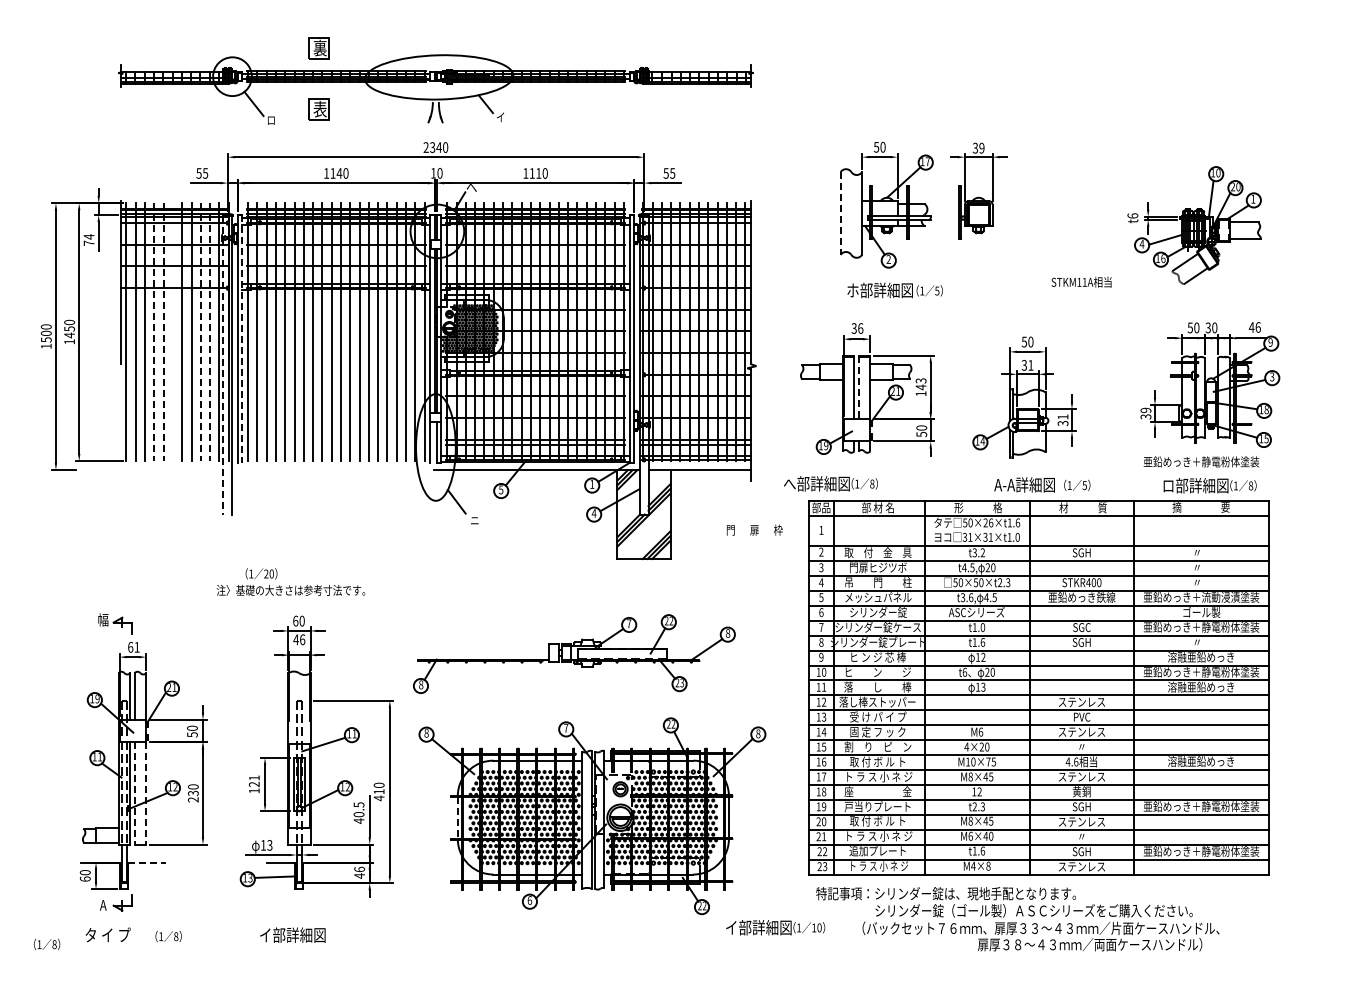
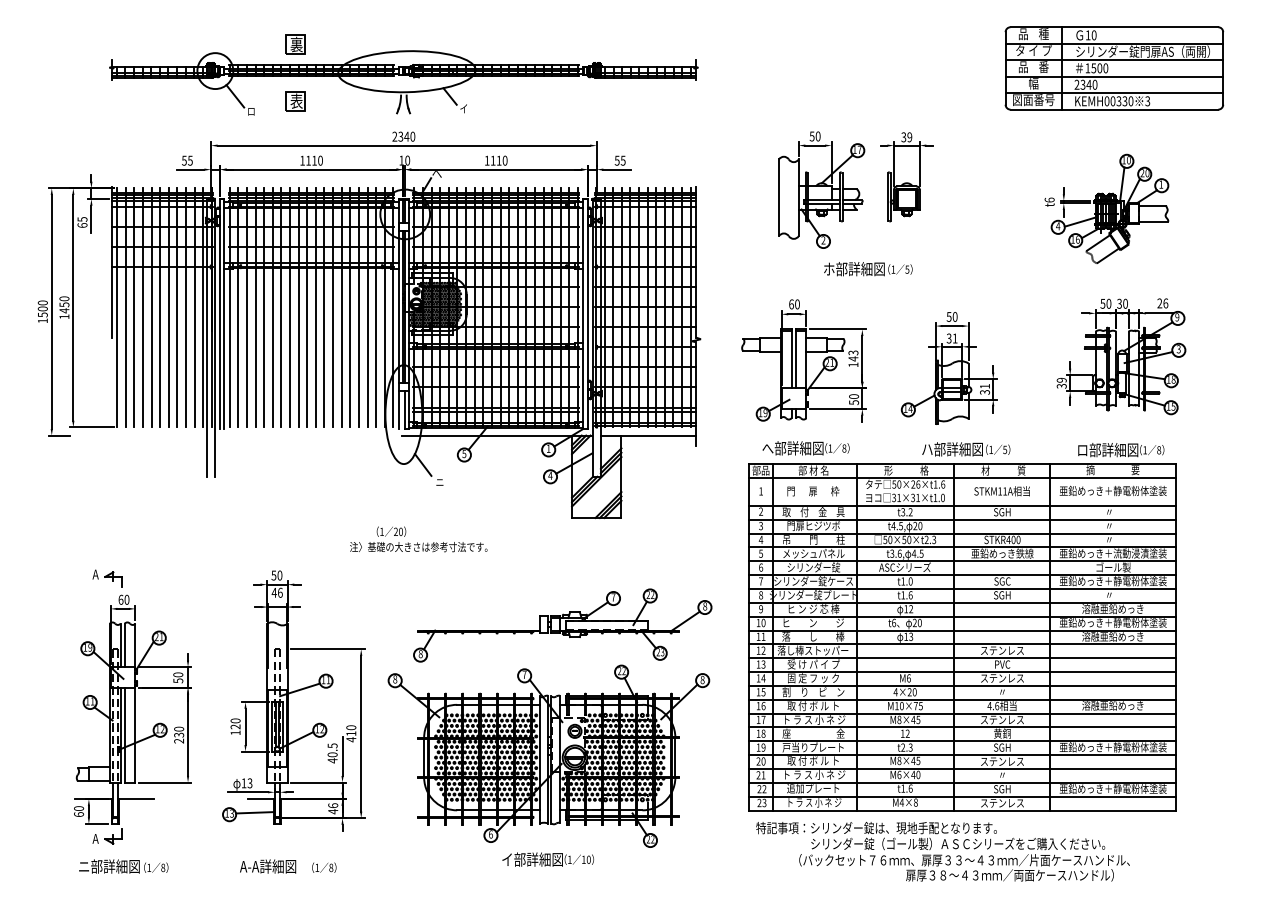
part: (1202, 73) -> (1114, 68), added
text: (339, 173) -> (314, 160), 1140 -> 1110
line: (840, 214) -> (778, 198), dashed -> solid
text: (88, 239) -> (81, 221), 74 -> 65
text: (1081, 281) -> (1002, 490), moved
text: (894, 290) -> (867, 269), moved
text: (1251, 327) -> (1159, 303), 46 -> 26
text: (857, 328) -> (794, 304), 36 -> 60
line: (154, 332) -> (143, 308), dashed -> solid
line: (163, 332) -> (151, 308), dashed -> solid
line: (172, 332) -> (159, 308), added
line: (200, 332) -> (185, 308), dashed -> solid
line: (210, 332) -> (194, 308), dashed -> solid
line: (242, 338) -> (224, 313), dashed -> solid
line: (223, 365) -> (207, 338), dashed -> solid
line: (858, 387) -> (795, 359), dashed -> solid
text: (1201, 461) -> (1113, 490), moved
text: (830, 483) -> (805, 448), moved
text: (1027, 484) -> (952, 448), A-A詳細図 -> ハ部詳細図
text: (754, 529) -> (813, 490), moved
text: (290, 581) -> (418, 538), moved
text: (103, 619) -> (95, 574), 幅 -> A
text: (295, 620) -> (273, 574), 60 -> 50
text: (136, 647) -> (126, 599), 61 -> 60
part: (574, 653) -> (562, 624), moved
text: (254, 777) -> (235, 720), 121 -> 120
line: (134, 793) -> (124, 735), dashed -> solid
line: (146, 793) -> (135, 735), dashed -> solid
line: (457, 818) -> (423, 758), dashed -> solid
line: (147, 862) -> (136, 799), dashed -> solid
text: (775, 927) -> (548, 859), moved
text: (117, 934) -> (108, 865), タ イ プ -> ニ部詳細図
text: (292, 934) -> (270, 865), イ部詳細図 -> A-A詳細図
text: (47, 944) -> (324, 867), moved

